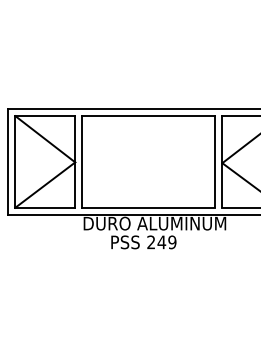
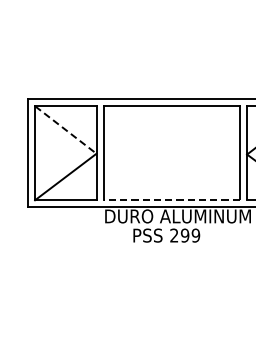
line: (45, 139) -> (66, 130), solid -> dashed
line: (148, 207) -> (171, 199), solid -> dashed
text: (161, 242) -> (184, 235), 249 -> 299

